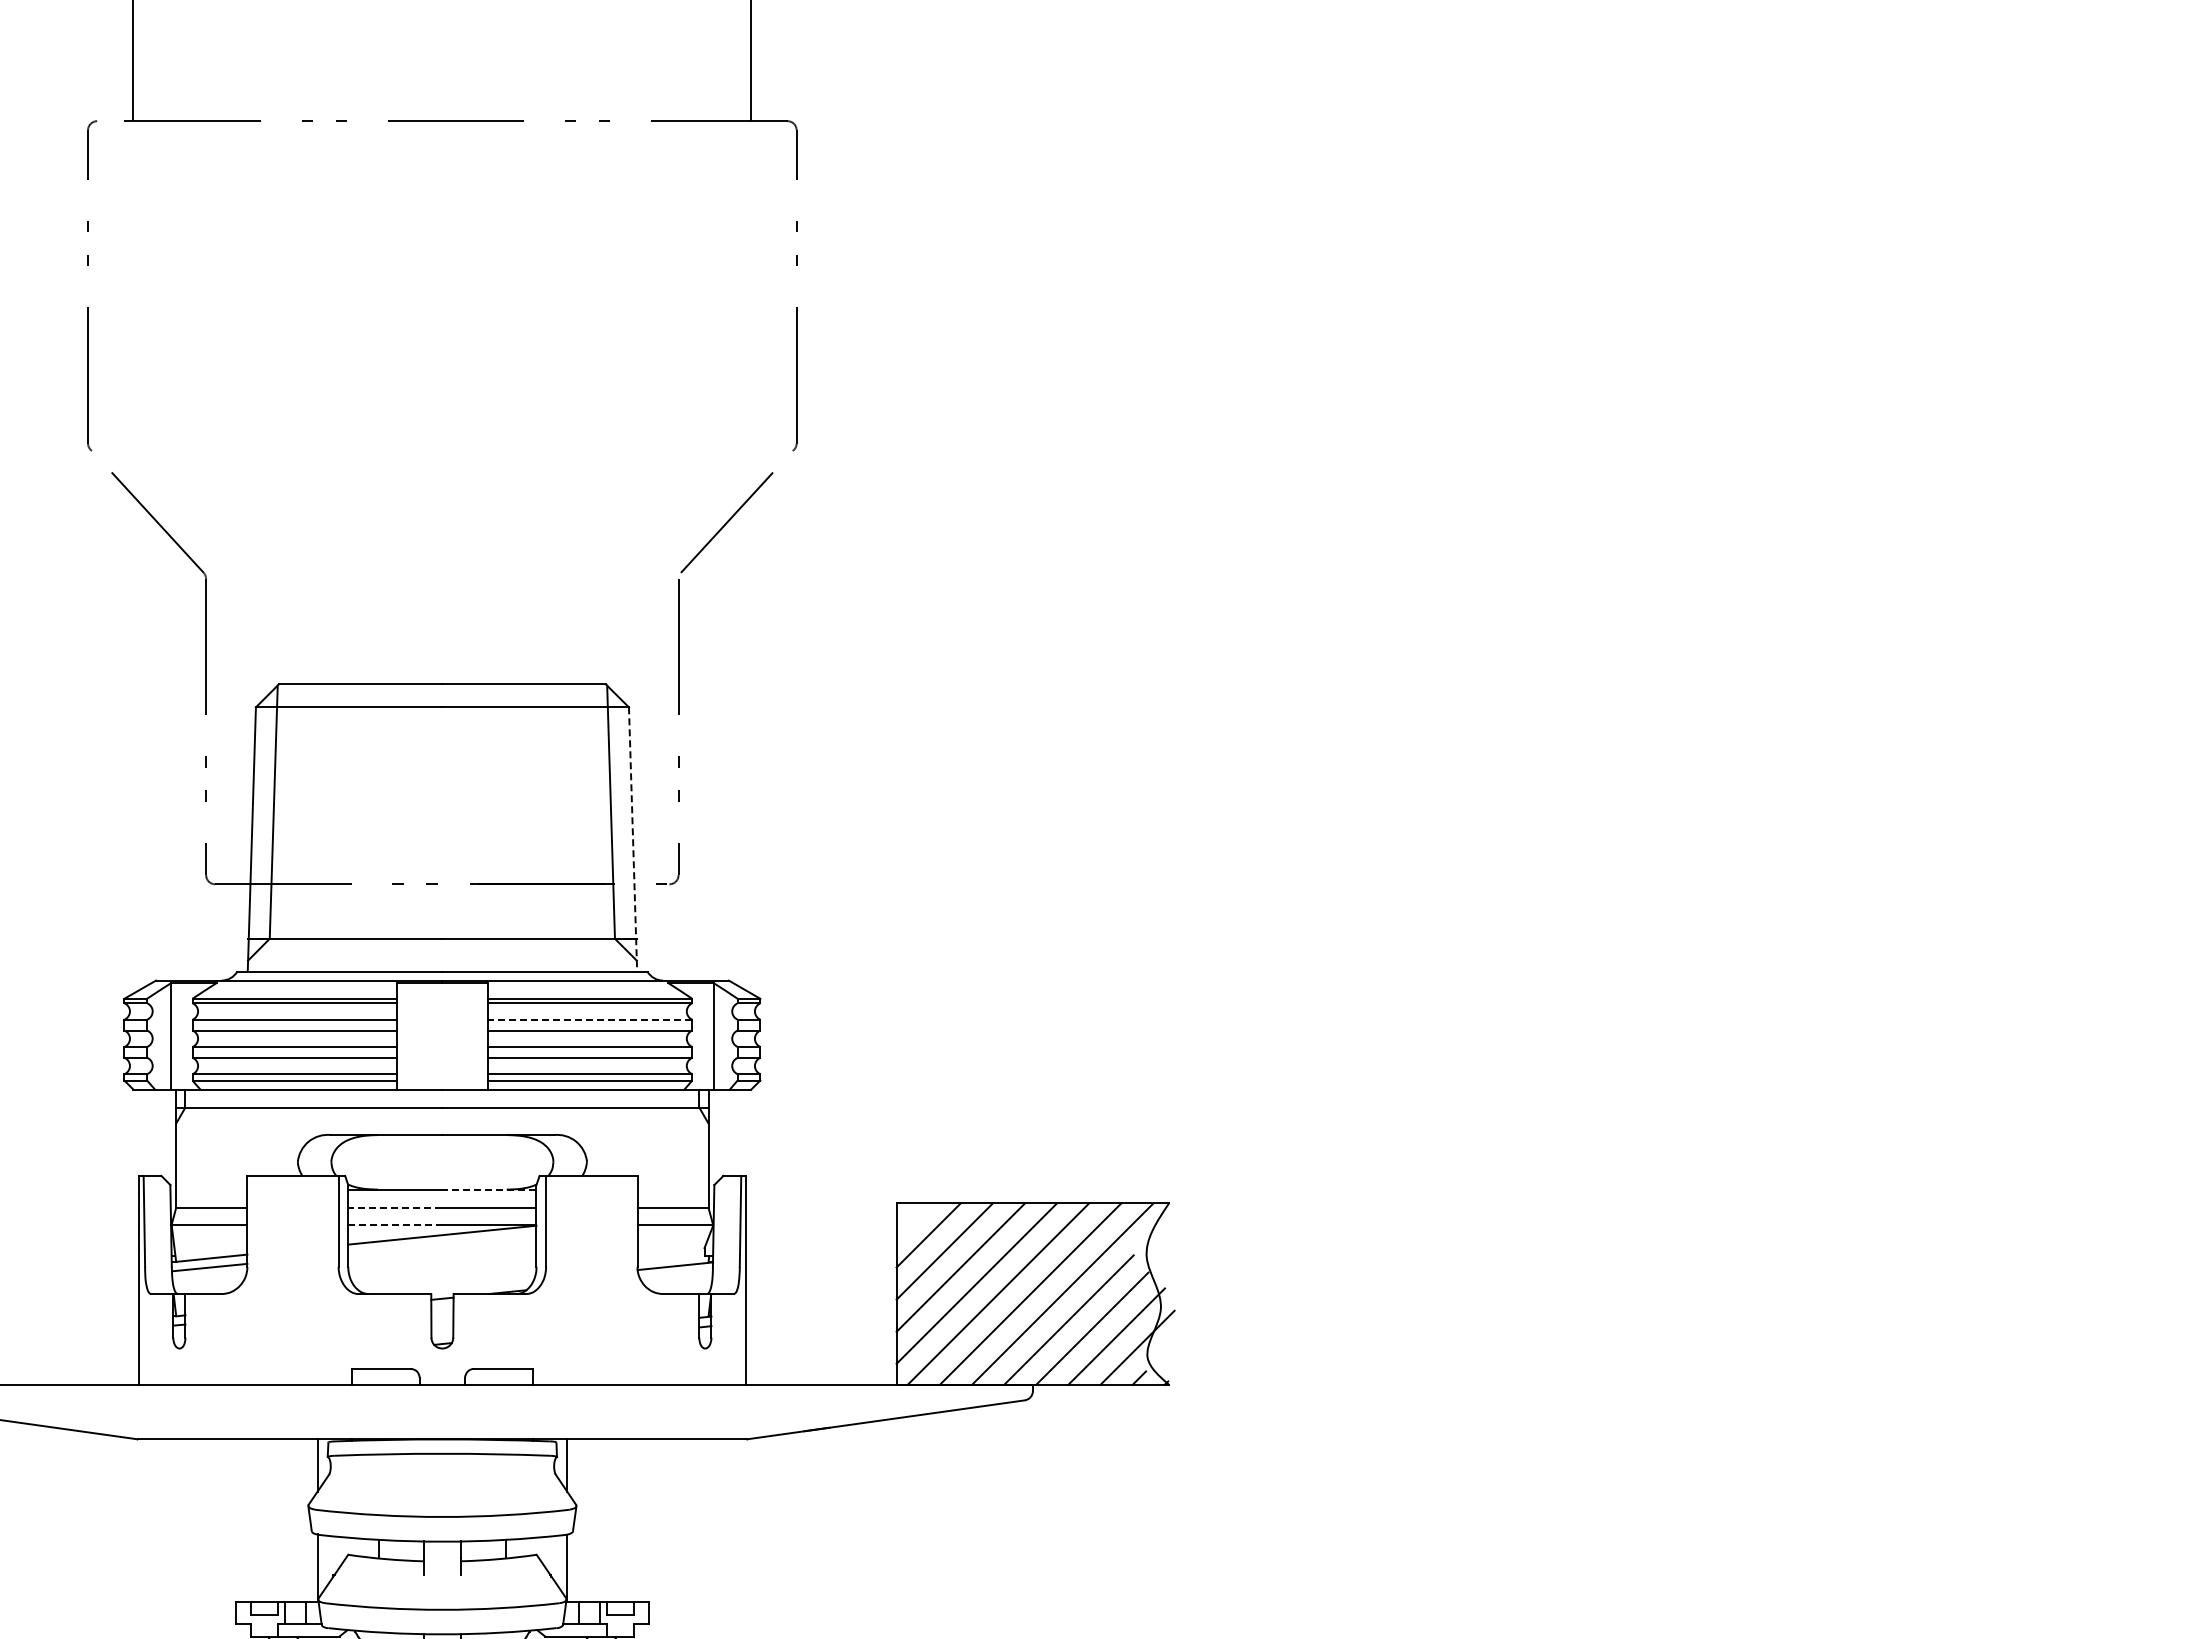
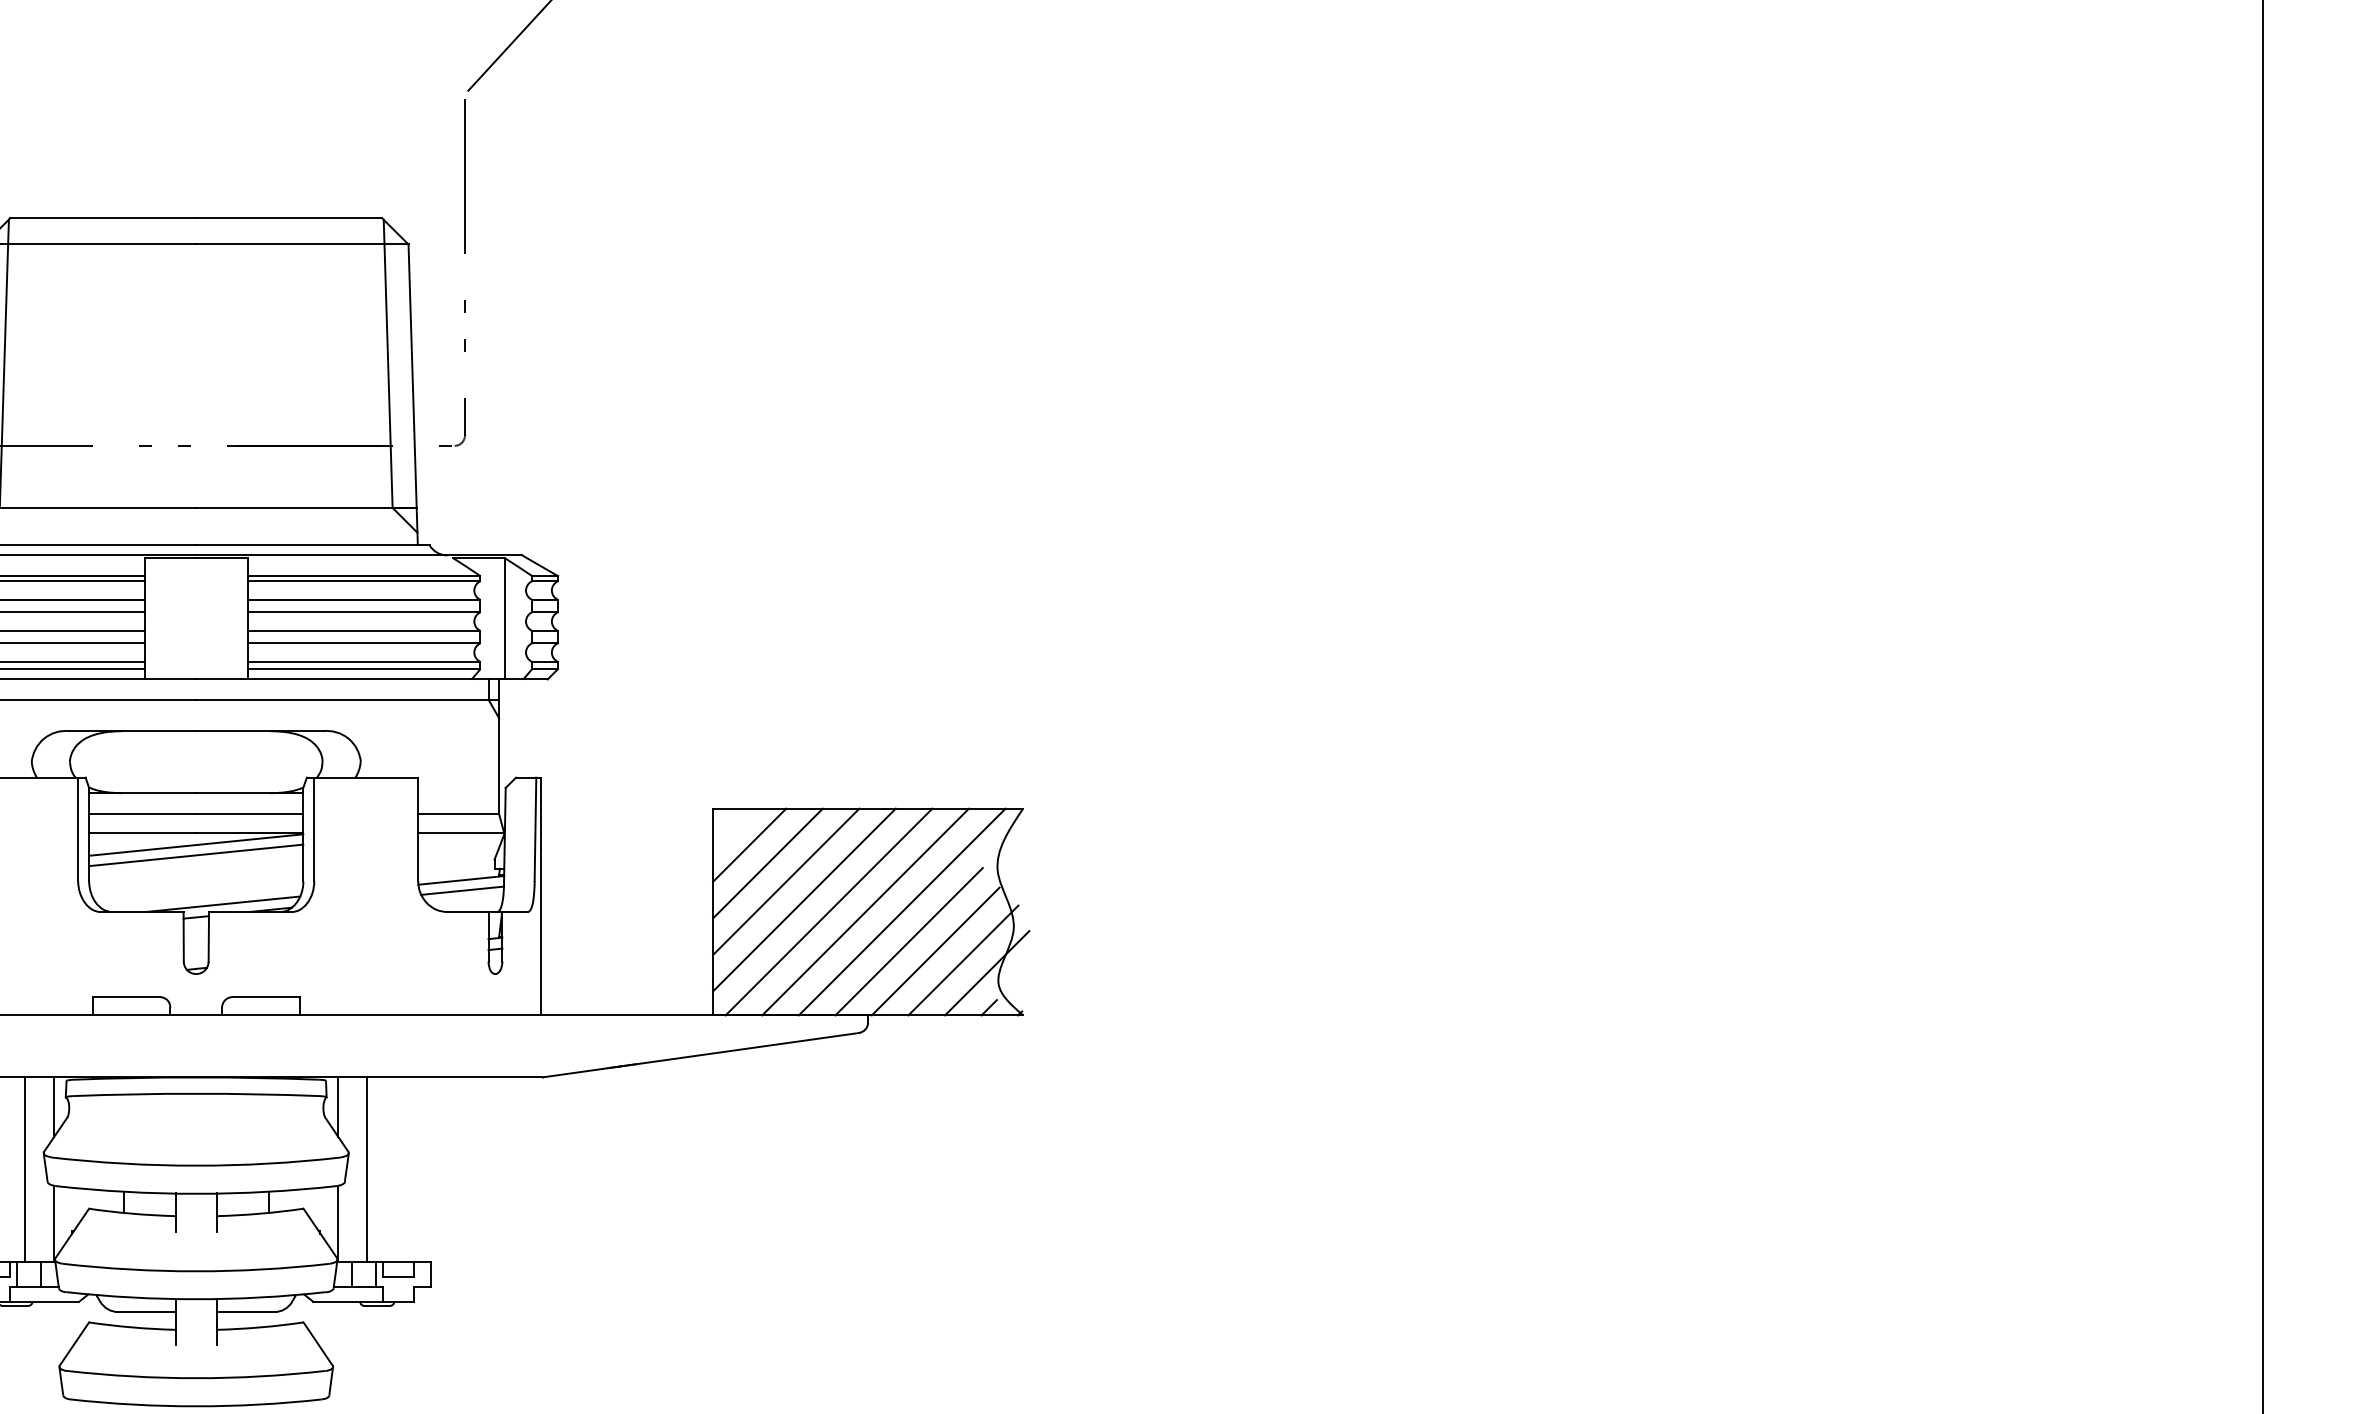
line: (633, 839) -> (413, 394), dashed -> solid
line: (589, 1019) -> (363, 599), dashed -> solid
line: (488, 1189) -> (248, 793), dashed -> solid
line: (394, 1207) -> (141, 813), dashed -> solid
line: (395, 1224) -> (142, 832), dashed -> solid
line: (442, 1243) -> (196, 854), added
line: (676, 1274) -> (462, 889), added
line: (465, 1287) -> (222, 904), added
line: (292, 1520) -> (25, 1169), added
line: (592, 1520) -> (367, 1169), added

